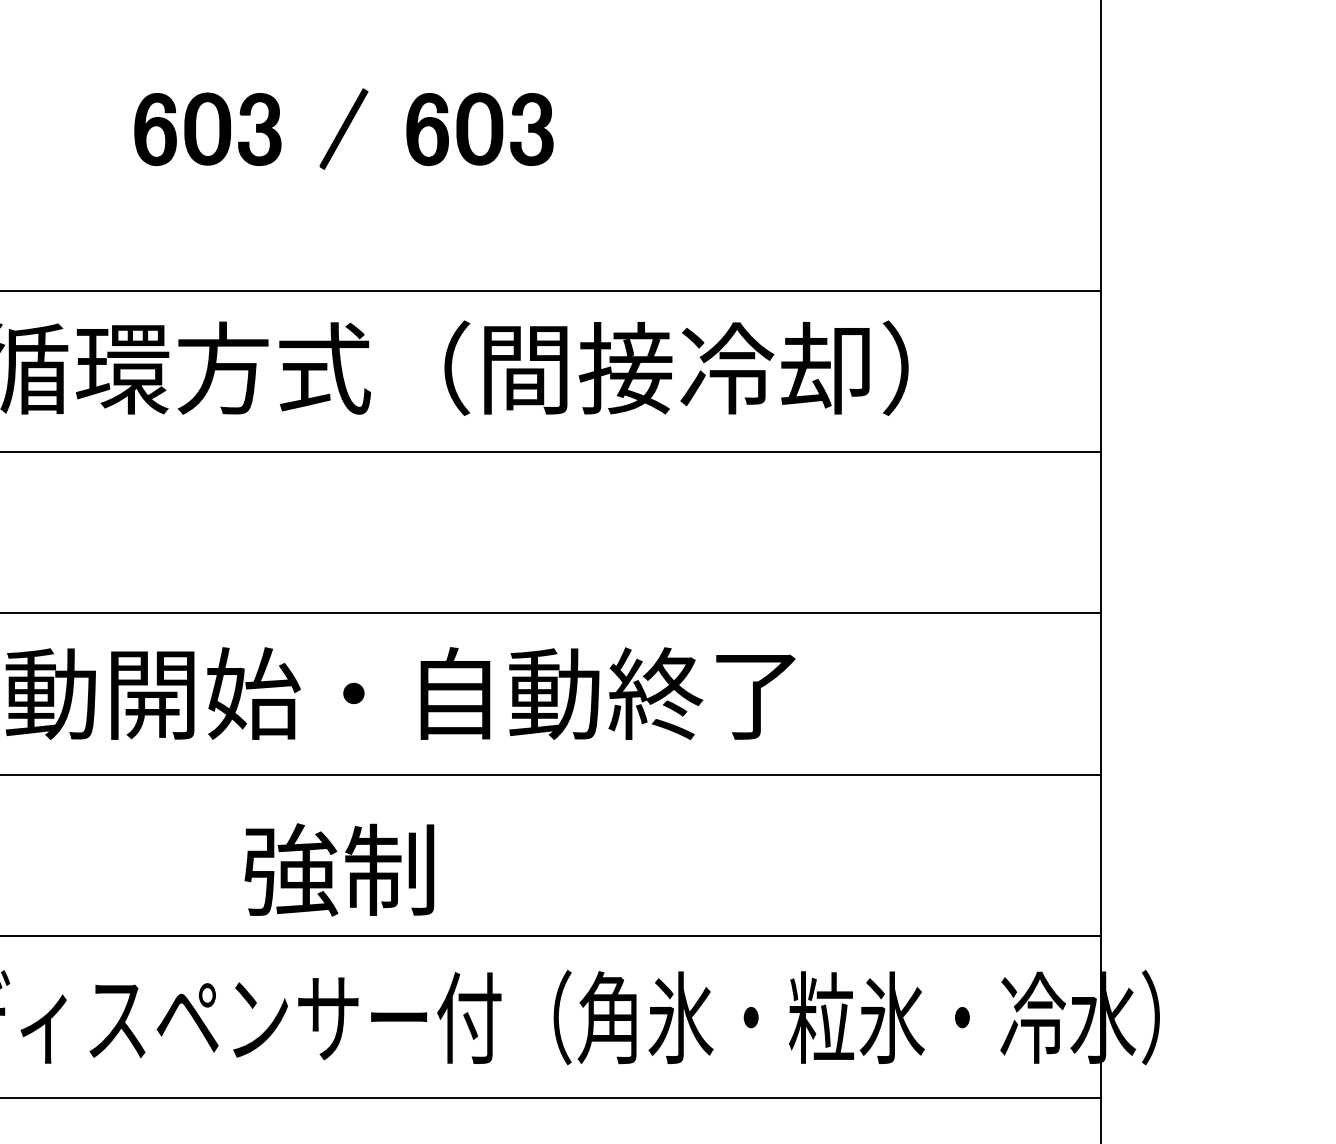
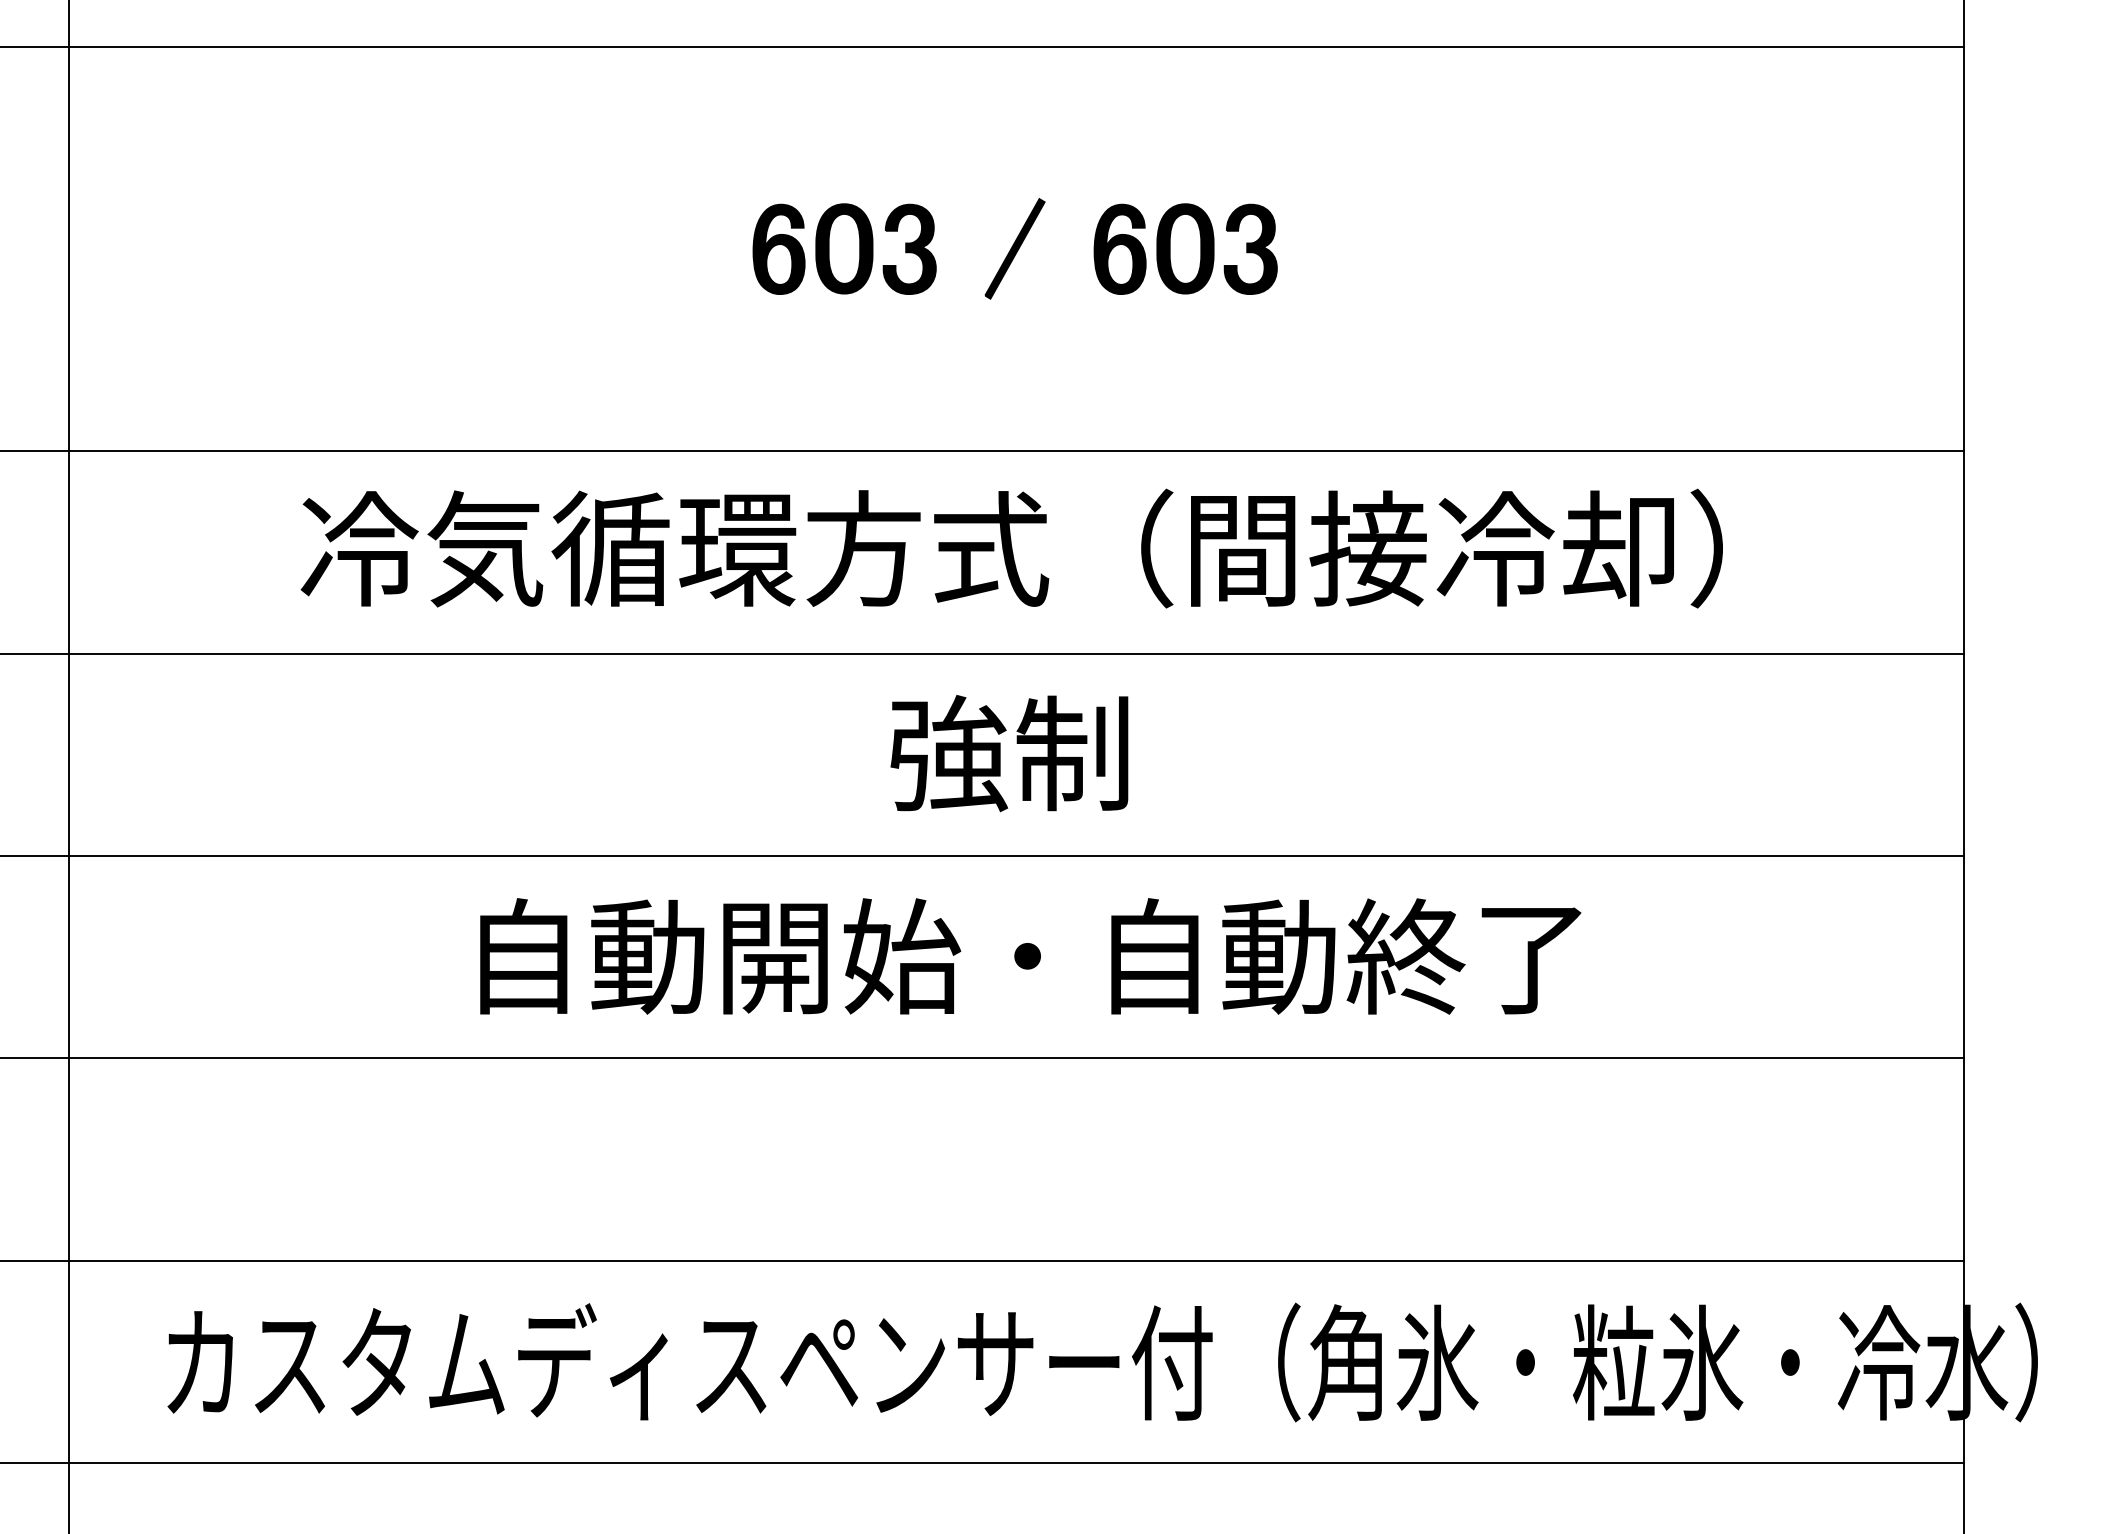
text: (339, 869) -> (1009, 753), moved

